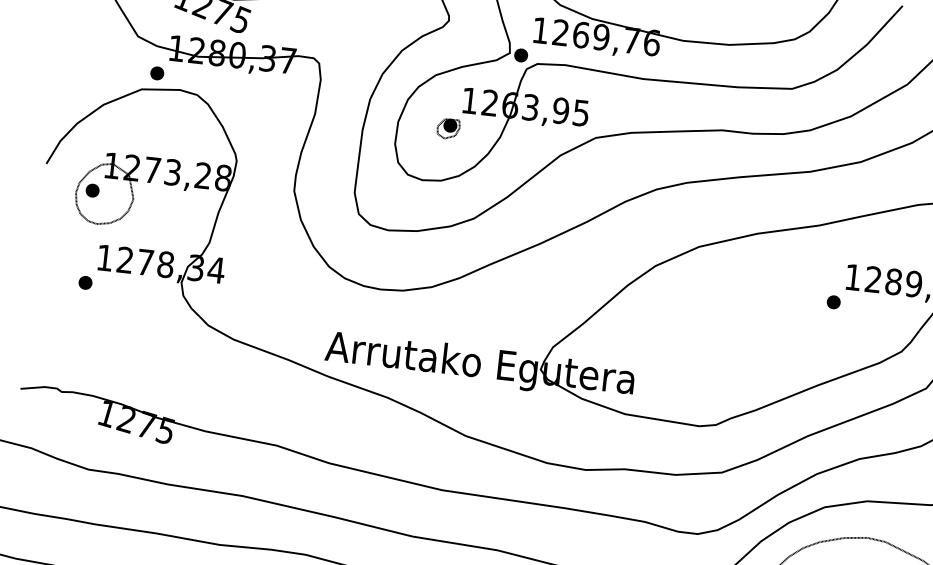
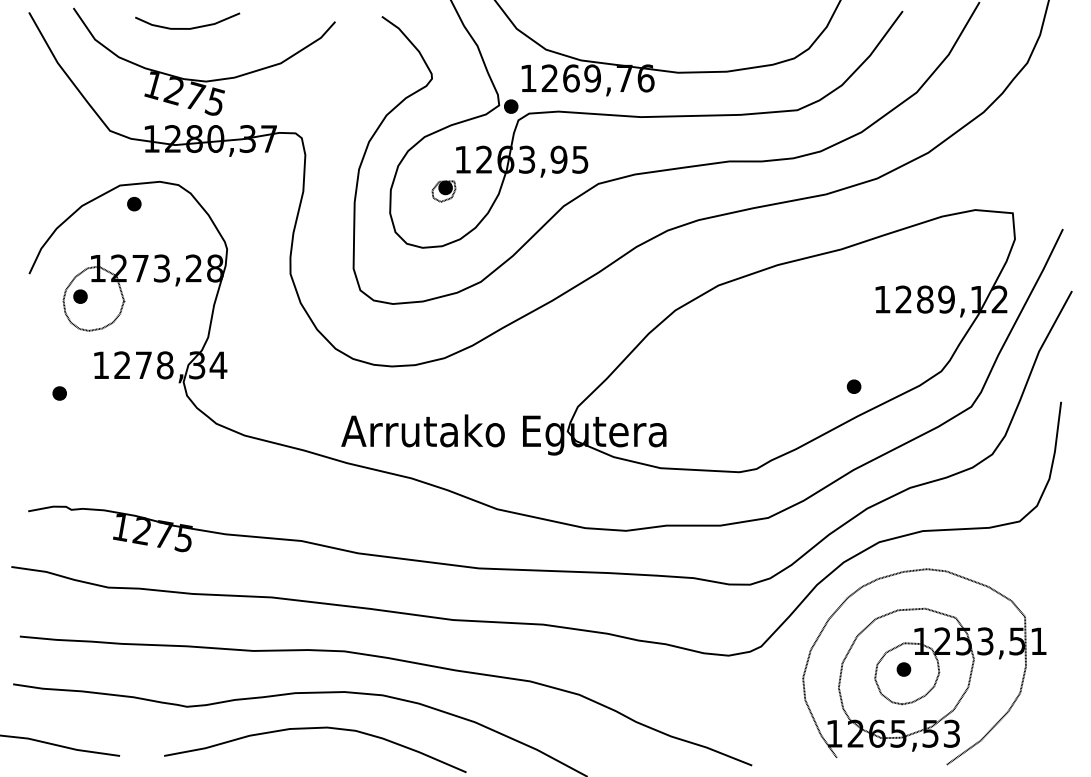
part: (157, 73) -> (134, 204), moved
part: (85, 282) -> (59, 393), moved
part: (833, 302) -> (853, 386), moved

